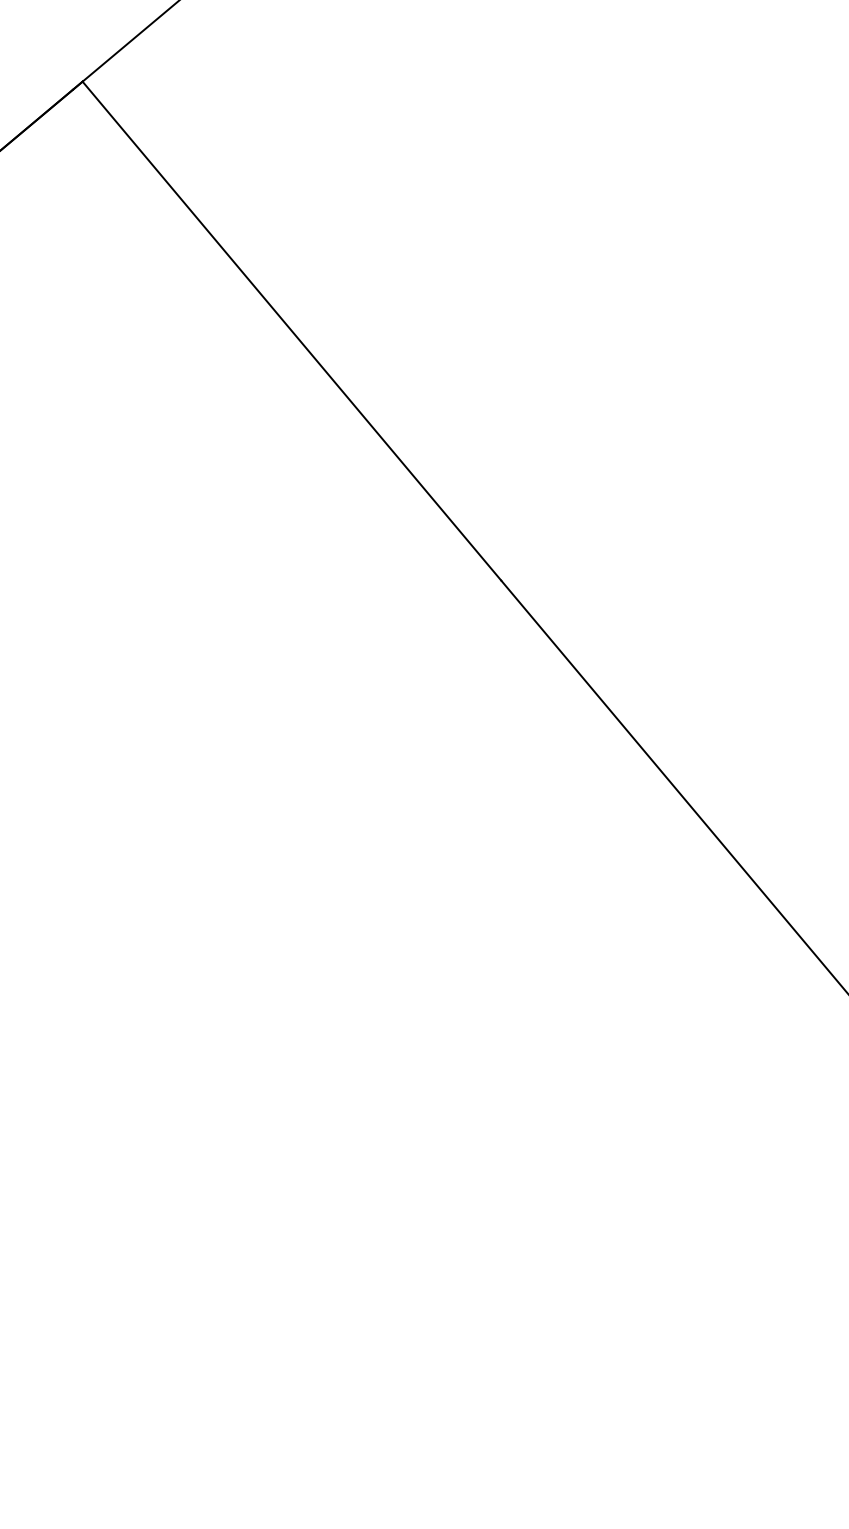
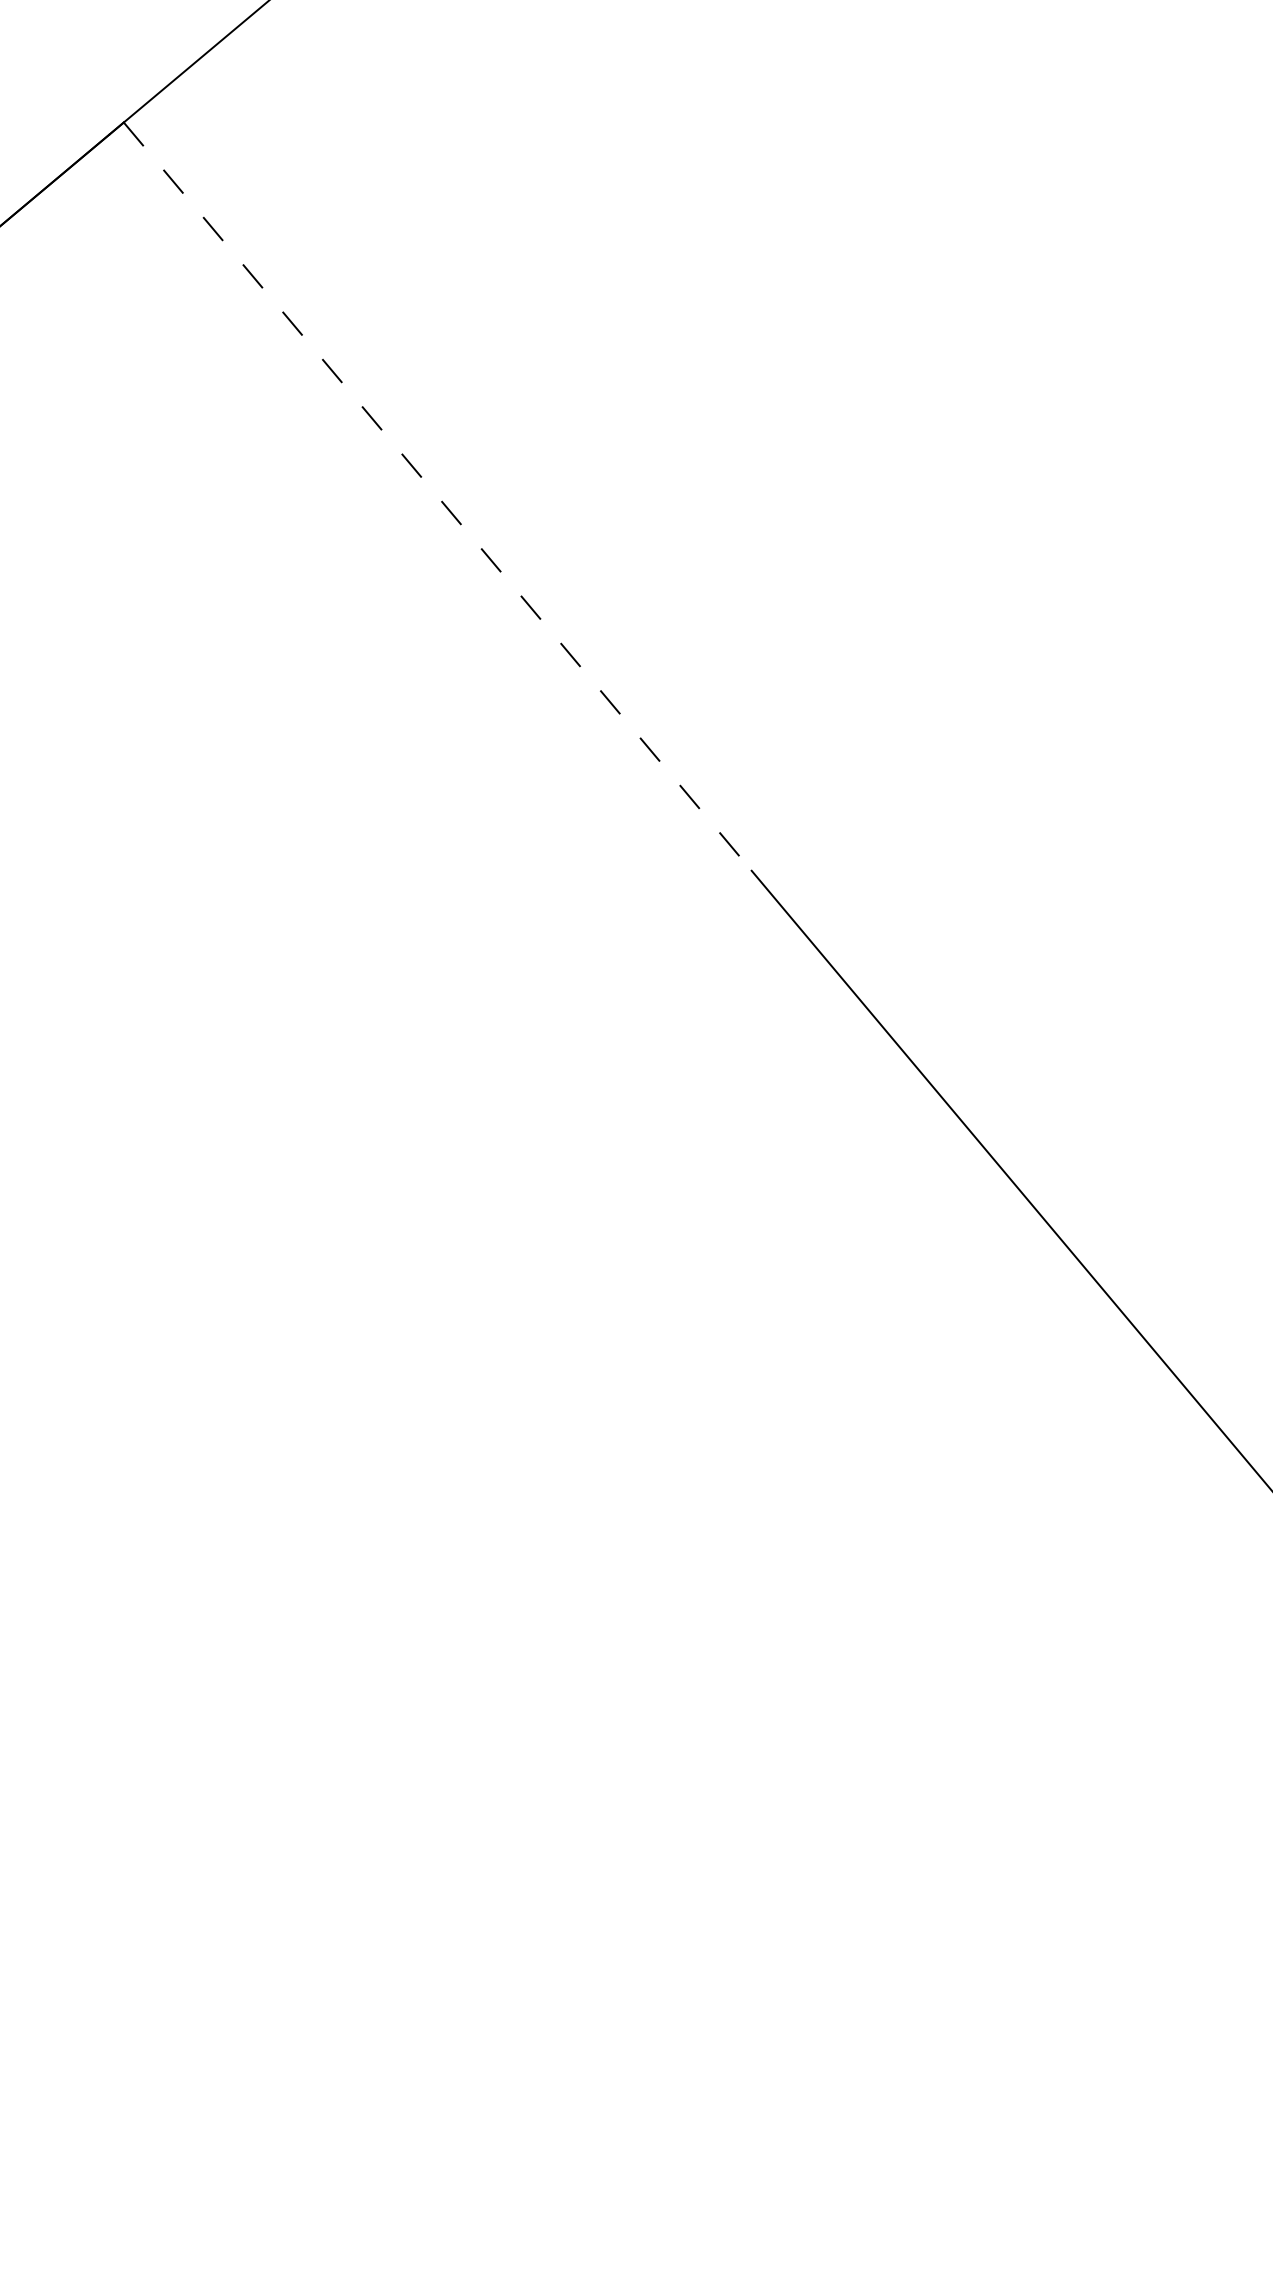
line: (291, 331) -> (437, 497), solid -> dashed

